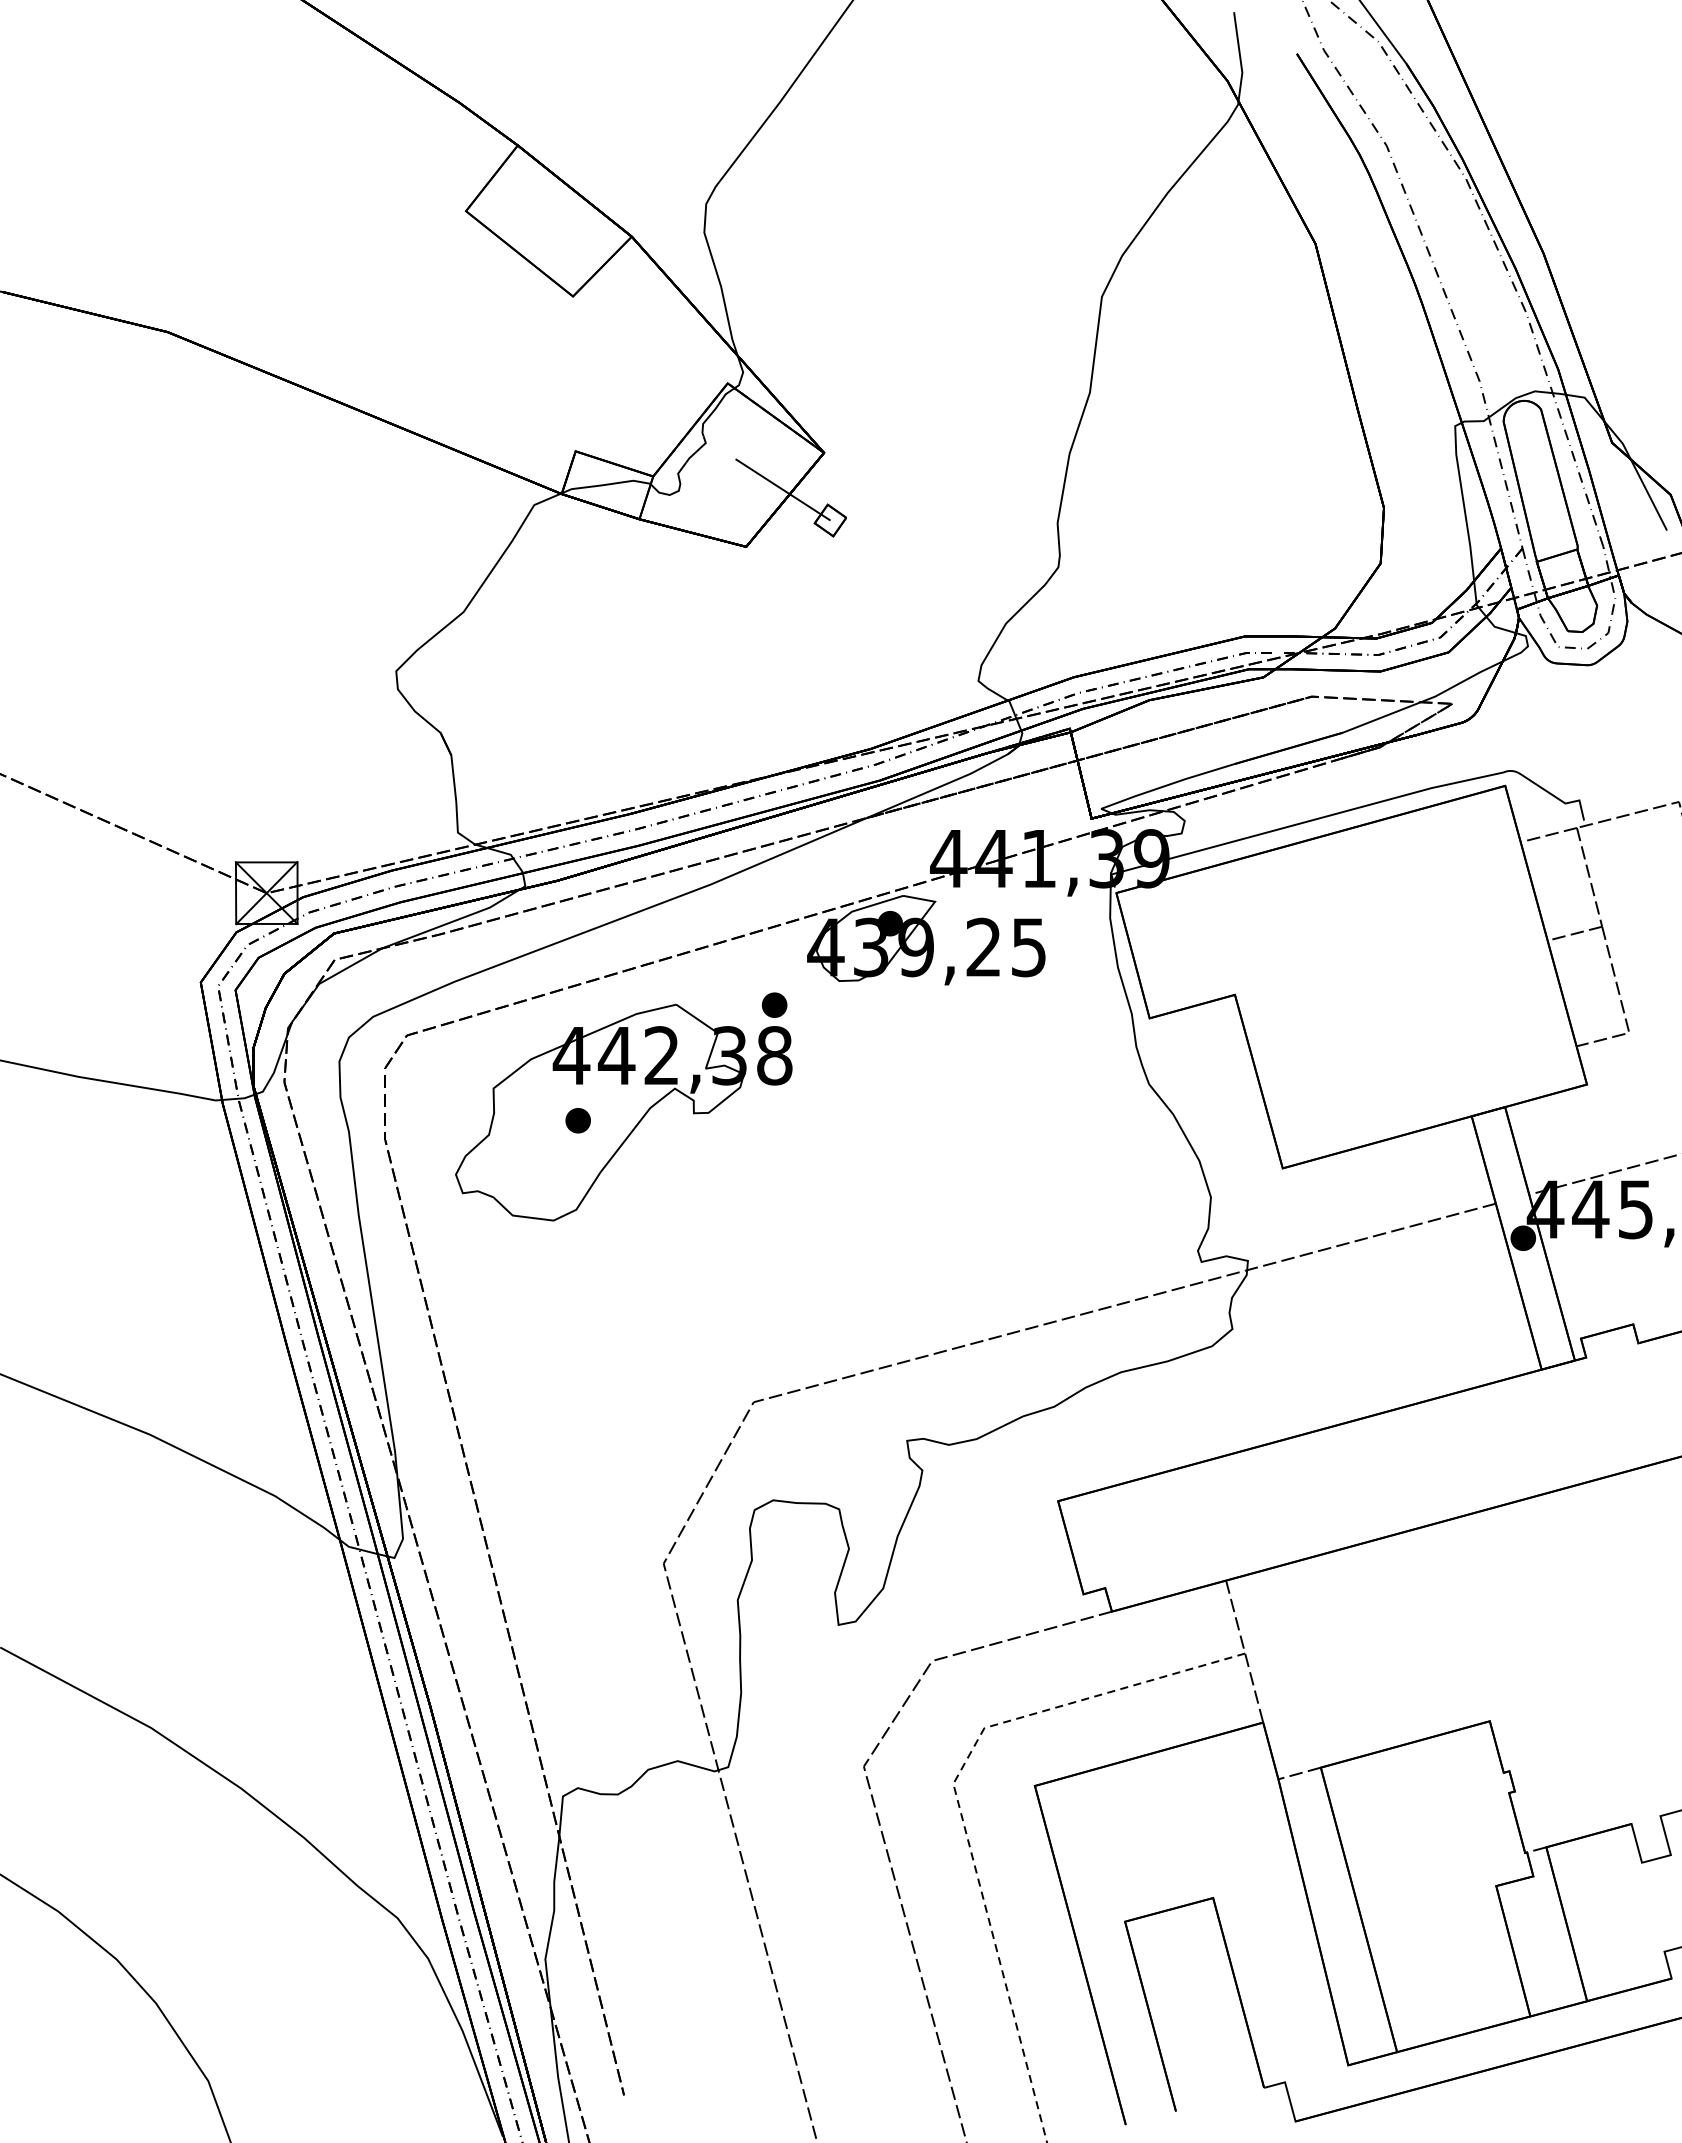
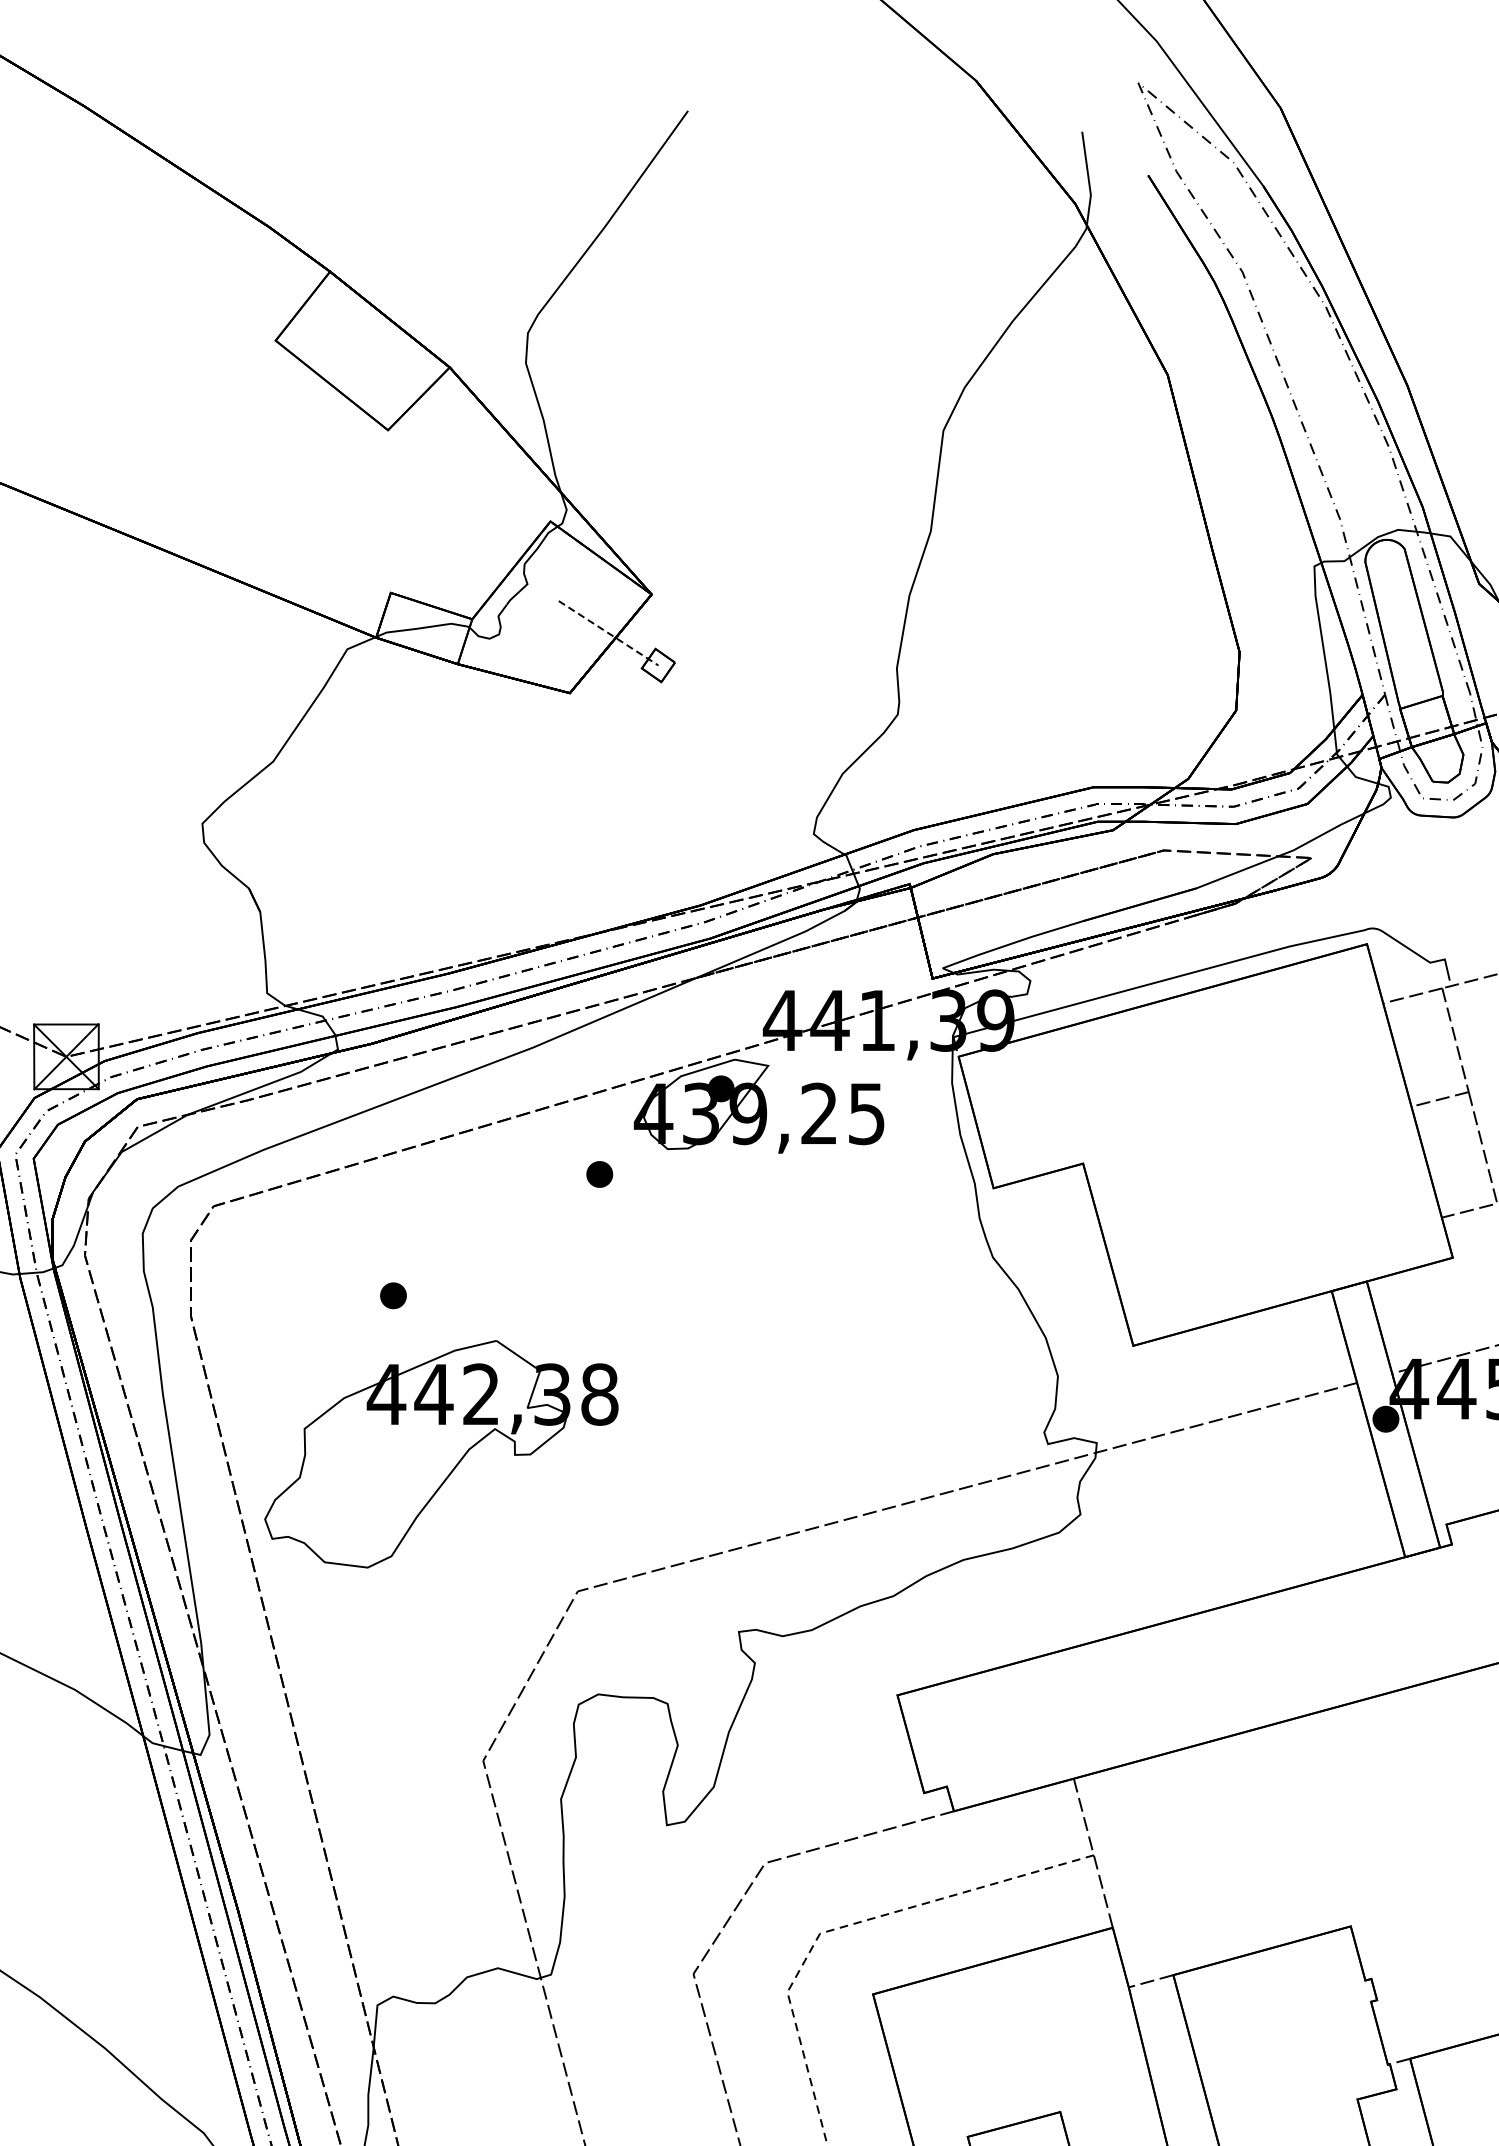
line: (783, 489) -> (609, 632), solid -> dashed
part: (623, 1112) -> (441, 1454), moved

